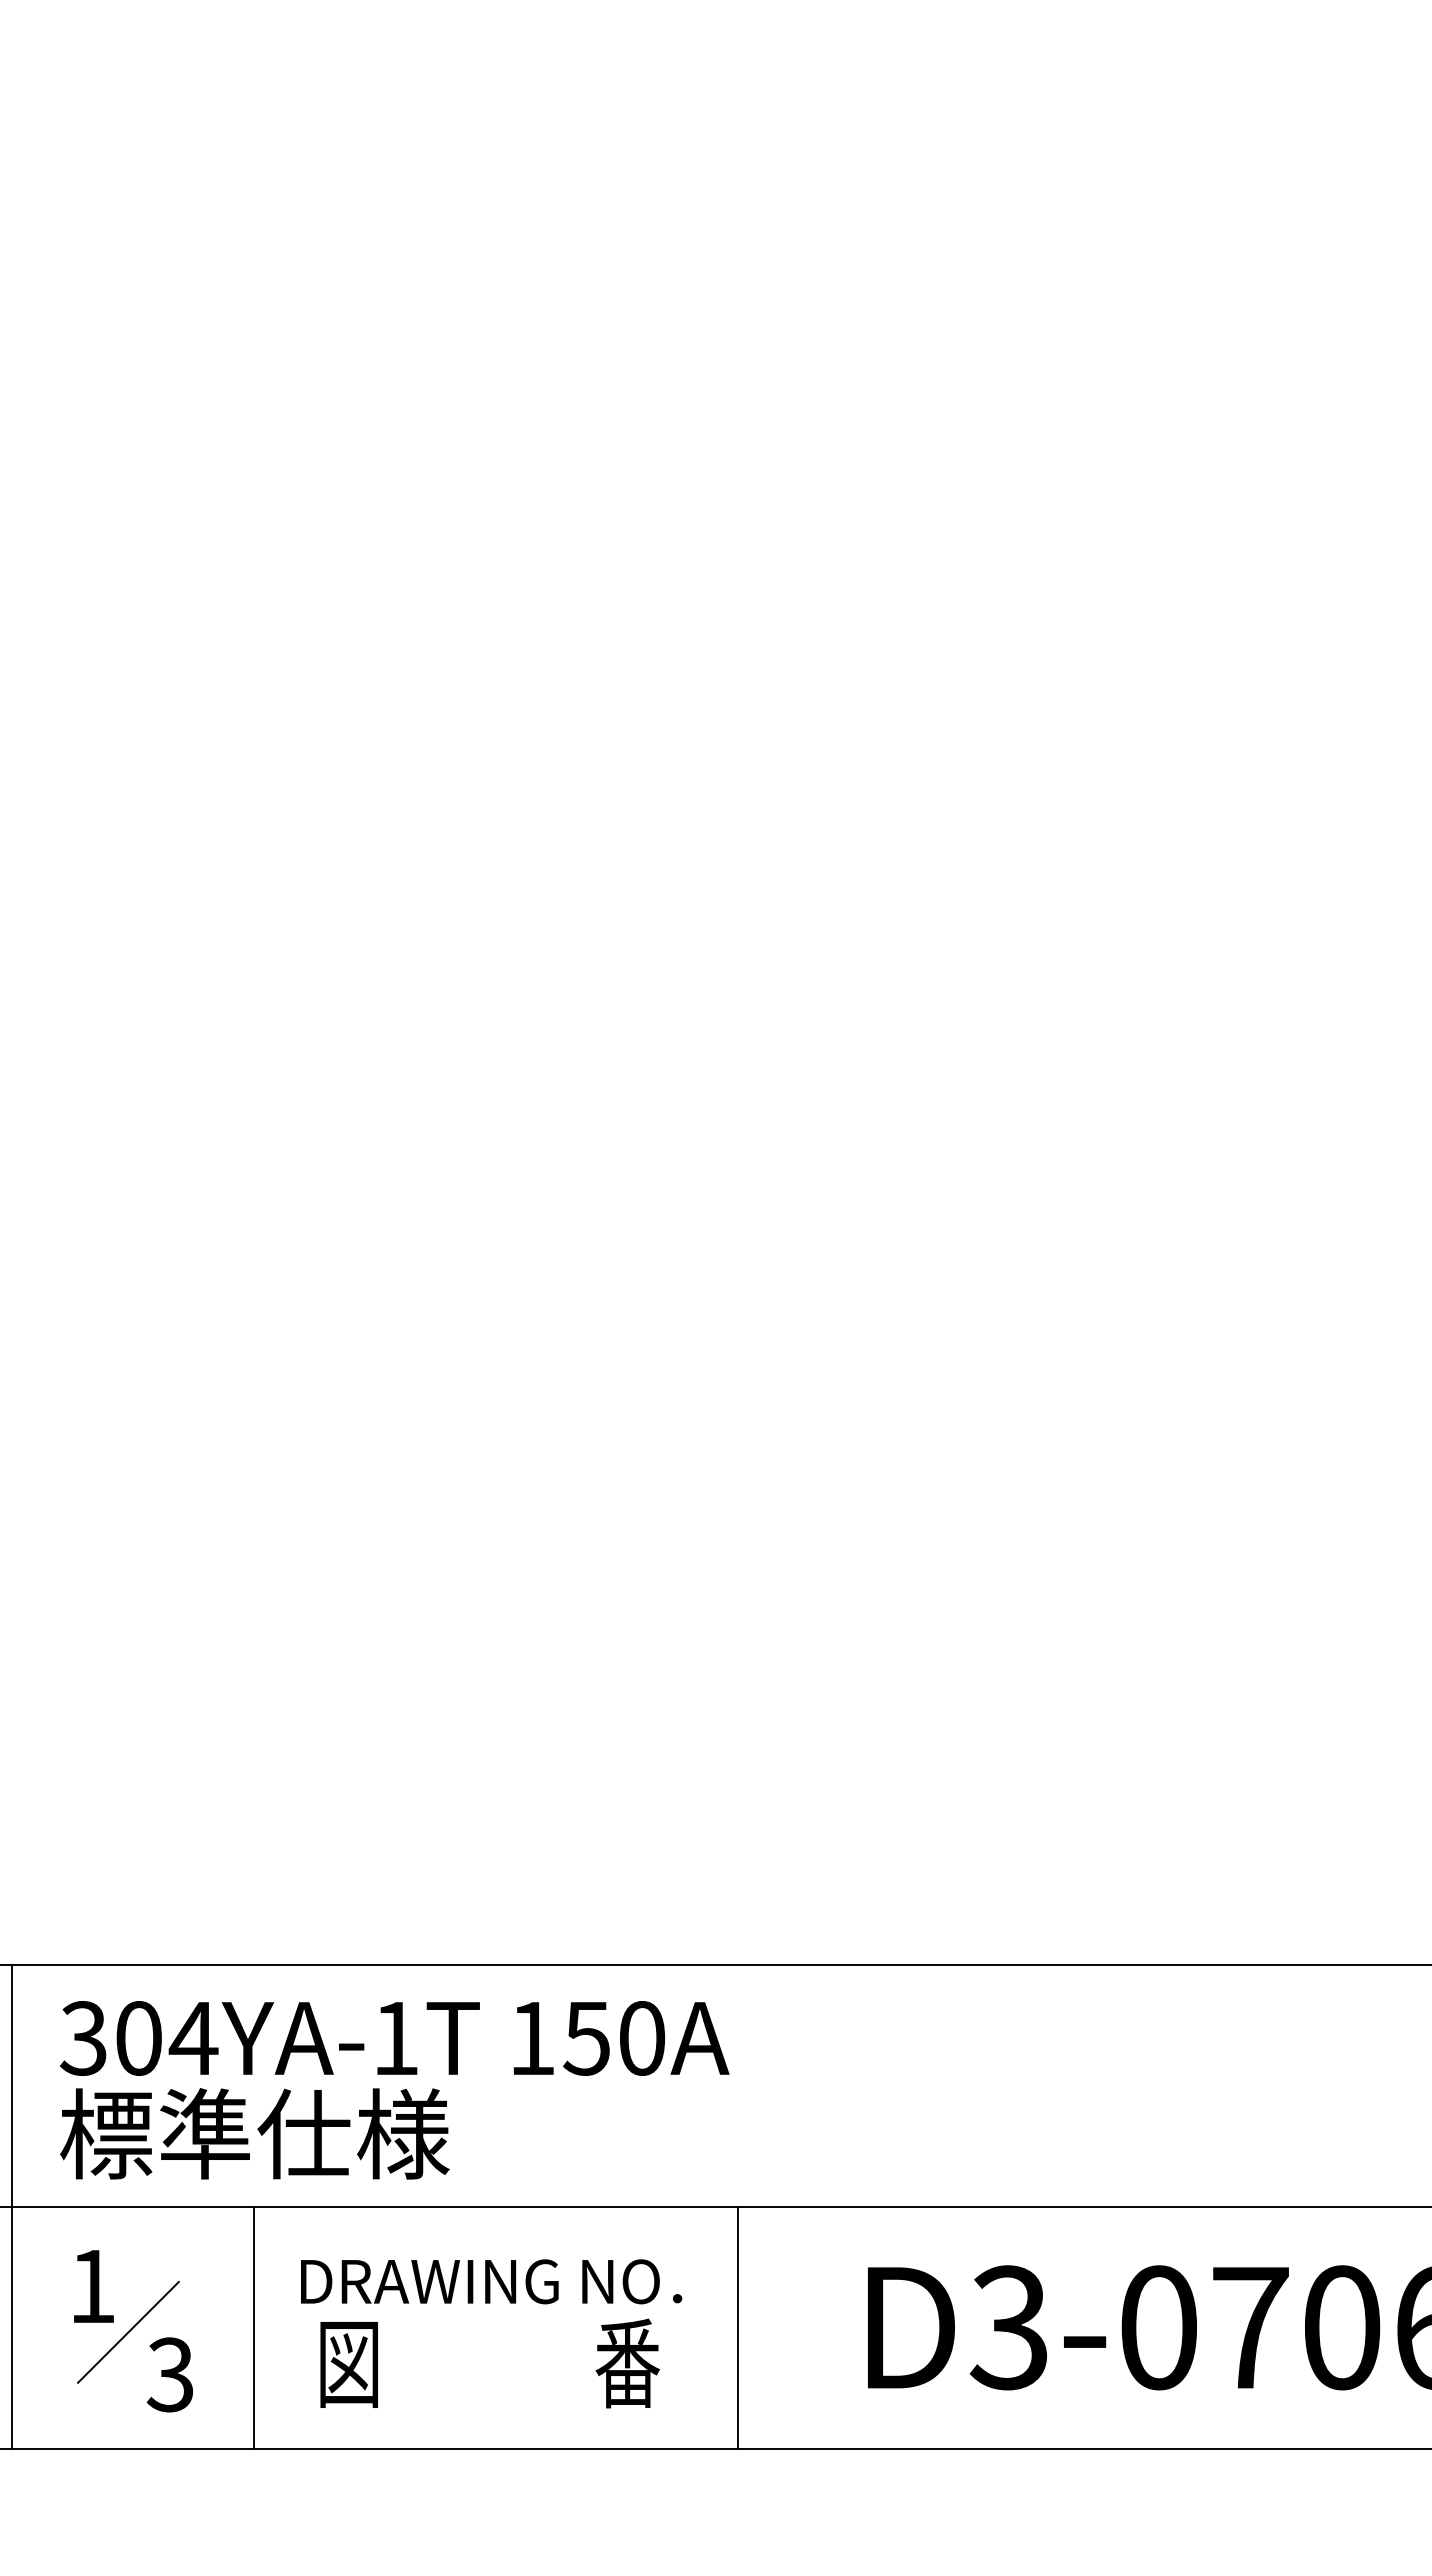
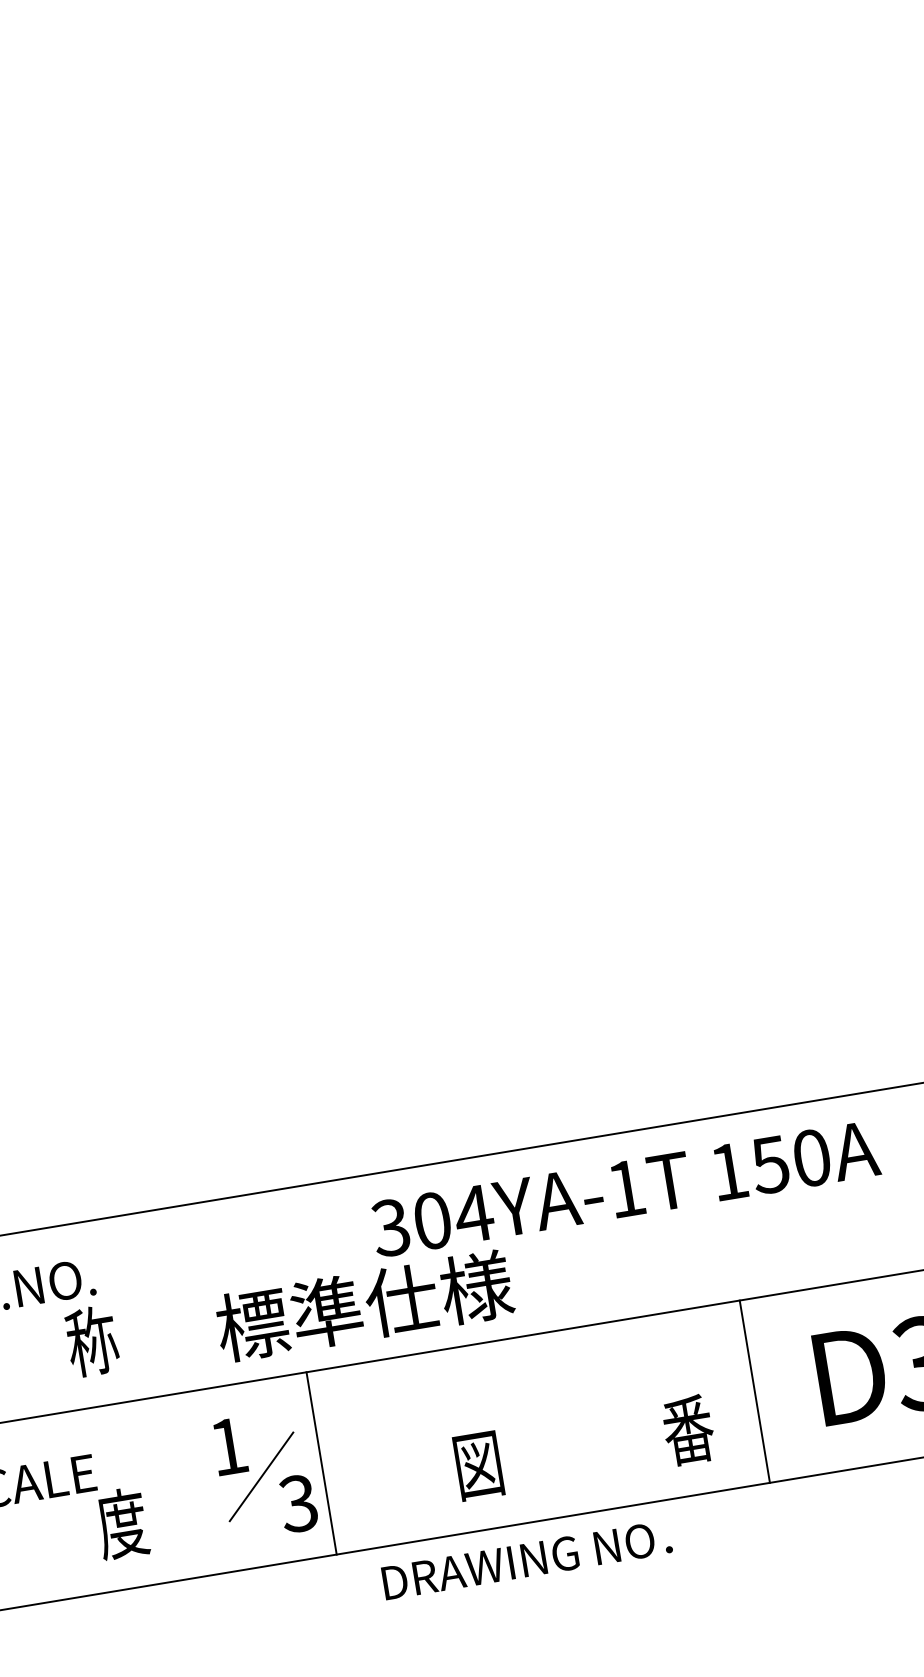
text: (394, 2038) -> (625, 1189), moved
text: (254, 2133) -> (364, 1305), moved
line: (12, 2206) -> (158, 1396), removed
text: (491, 2281) -> (527, 1560), moved
line: (253, 2327) -> (321, 1463), moved
line: (737, 2327) -> (754, 1391), moved
text: (490, 2363) -> (585, 1447), moved

